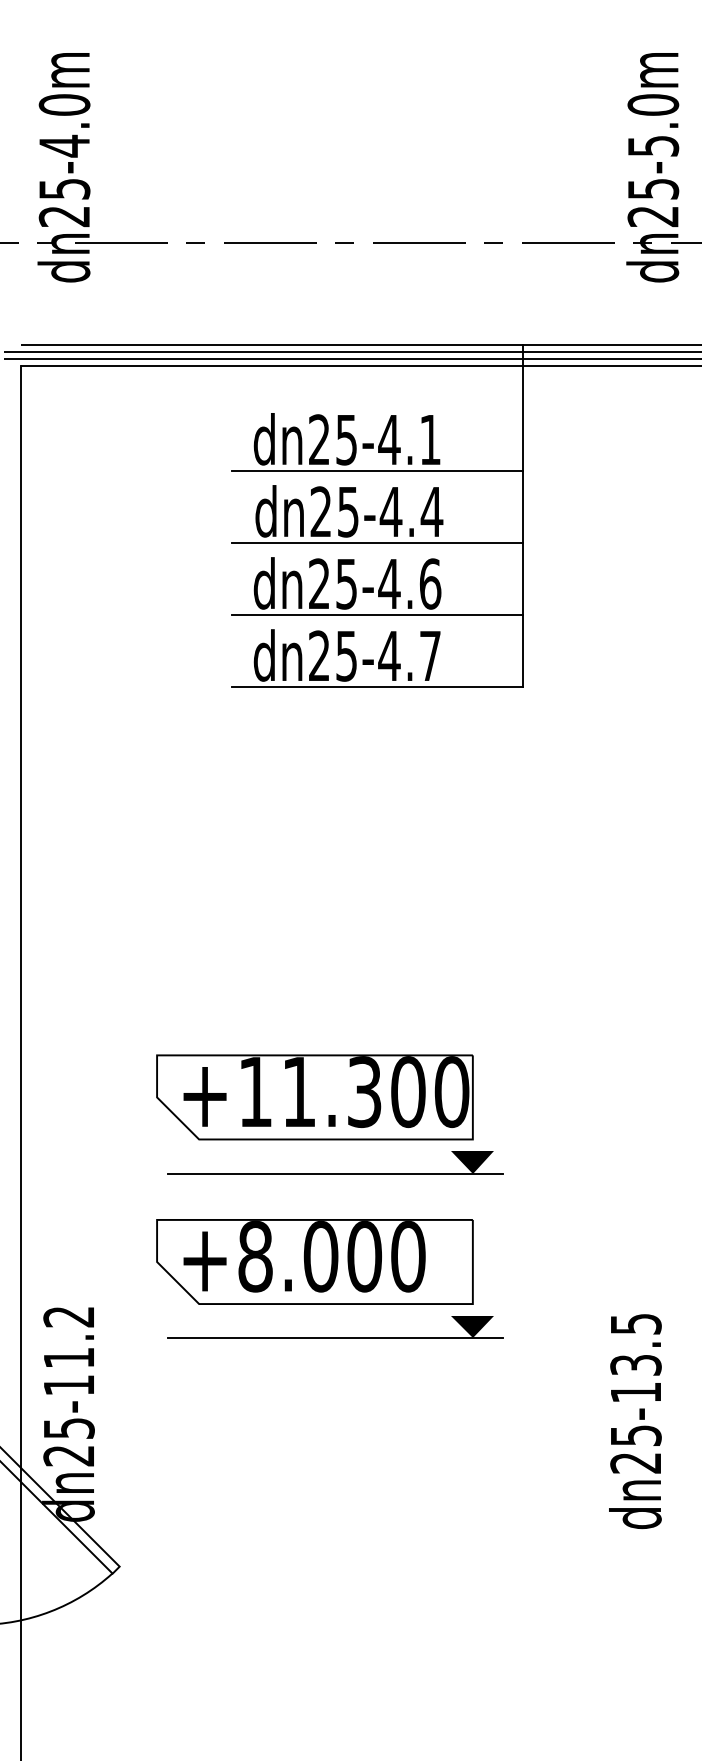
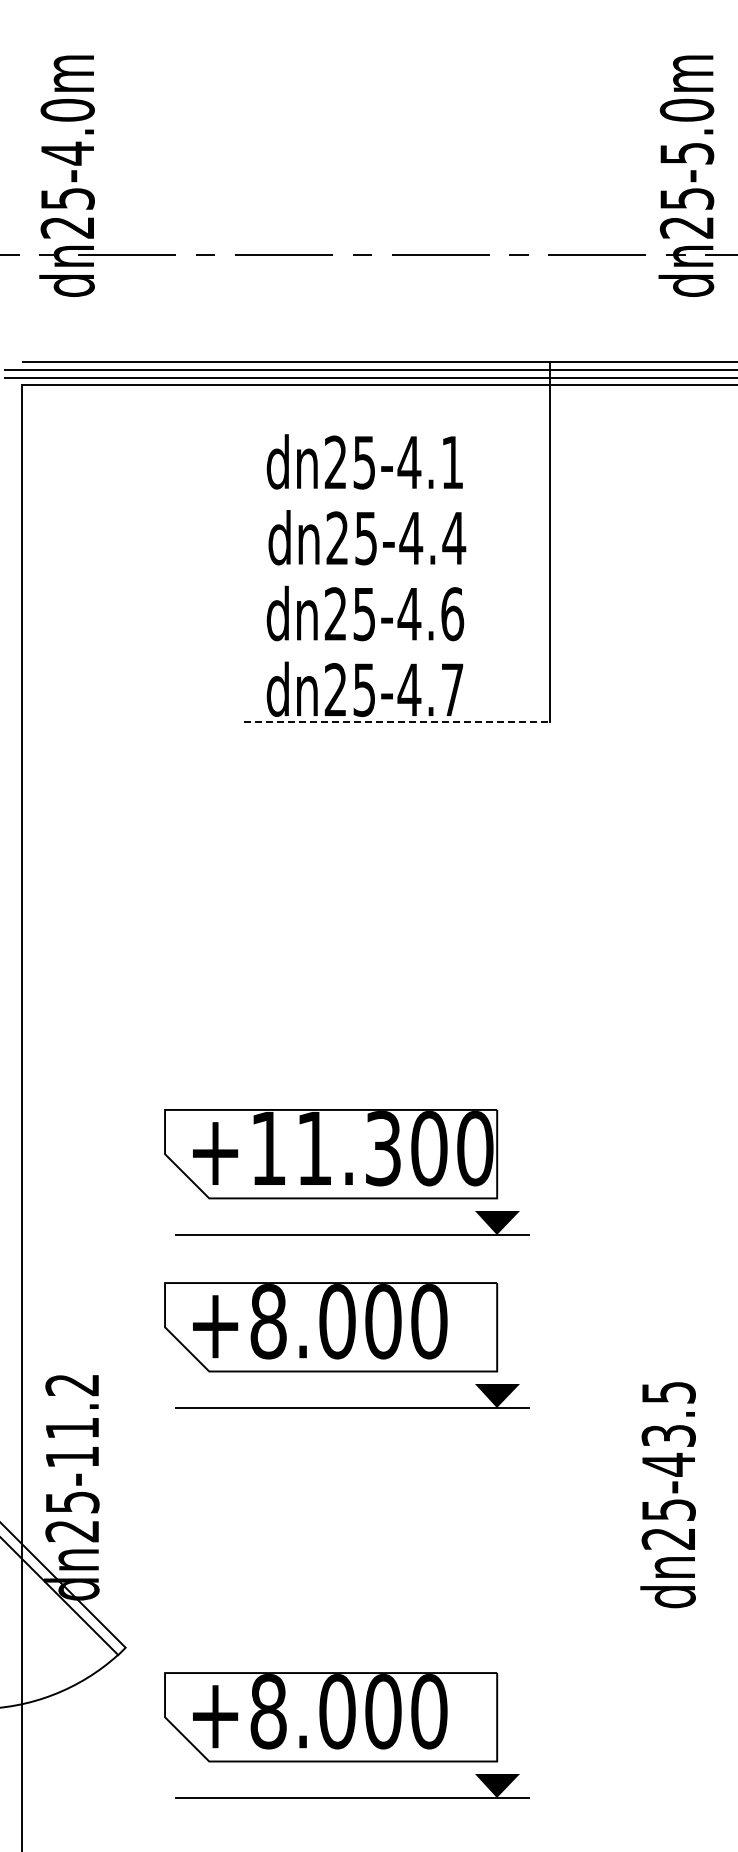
line: (378, 470) -> (397, 494), removed
line: (378, 542) -> (397, 570), removed
line: (378, 614) -> (397, 646), removed
line: (378, 687) -> (397, 722), solid -> dashed
text: (635, 1392) -> (668, 1464), dn25-13.5 -> dn25-43.5
part: (329, 1650) -> (346, 1735), added

